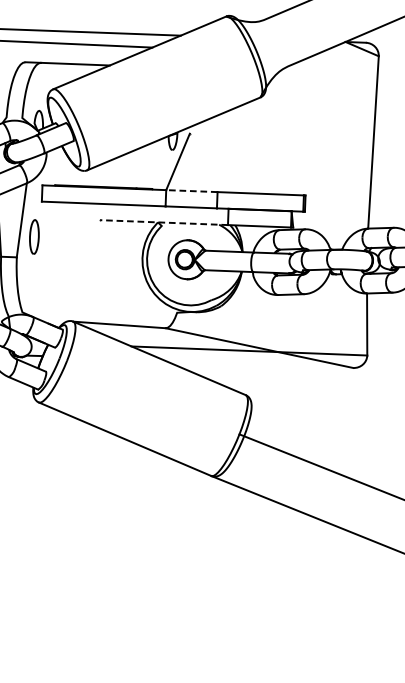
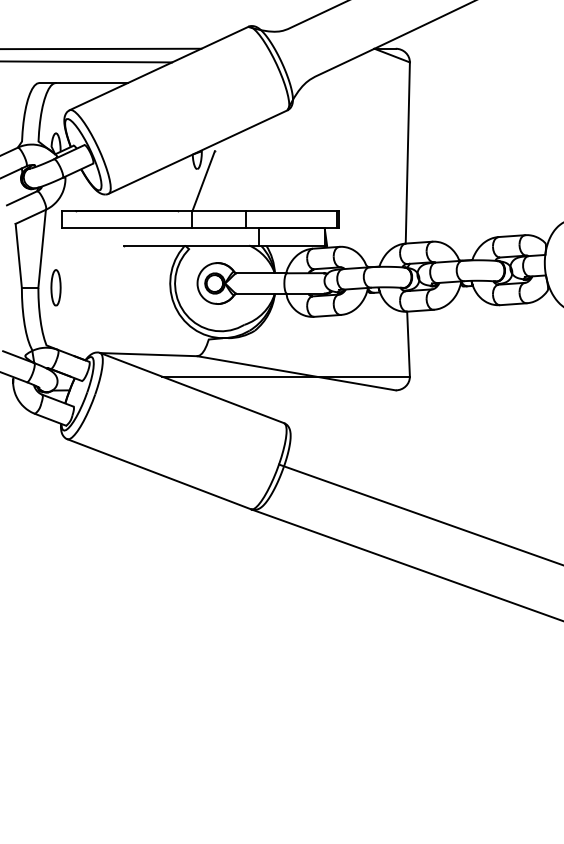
line: (192, 191) -> (219, 211), dashed -> solid
line: (163, 222) -> (190, 245), dashed -> solid
part: (33, 236) -> (55, 287), moved

